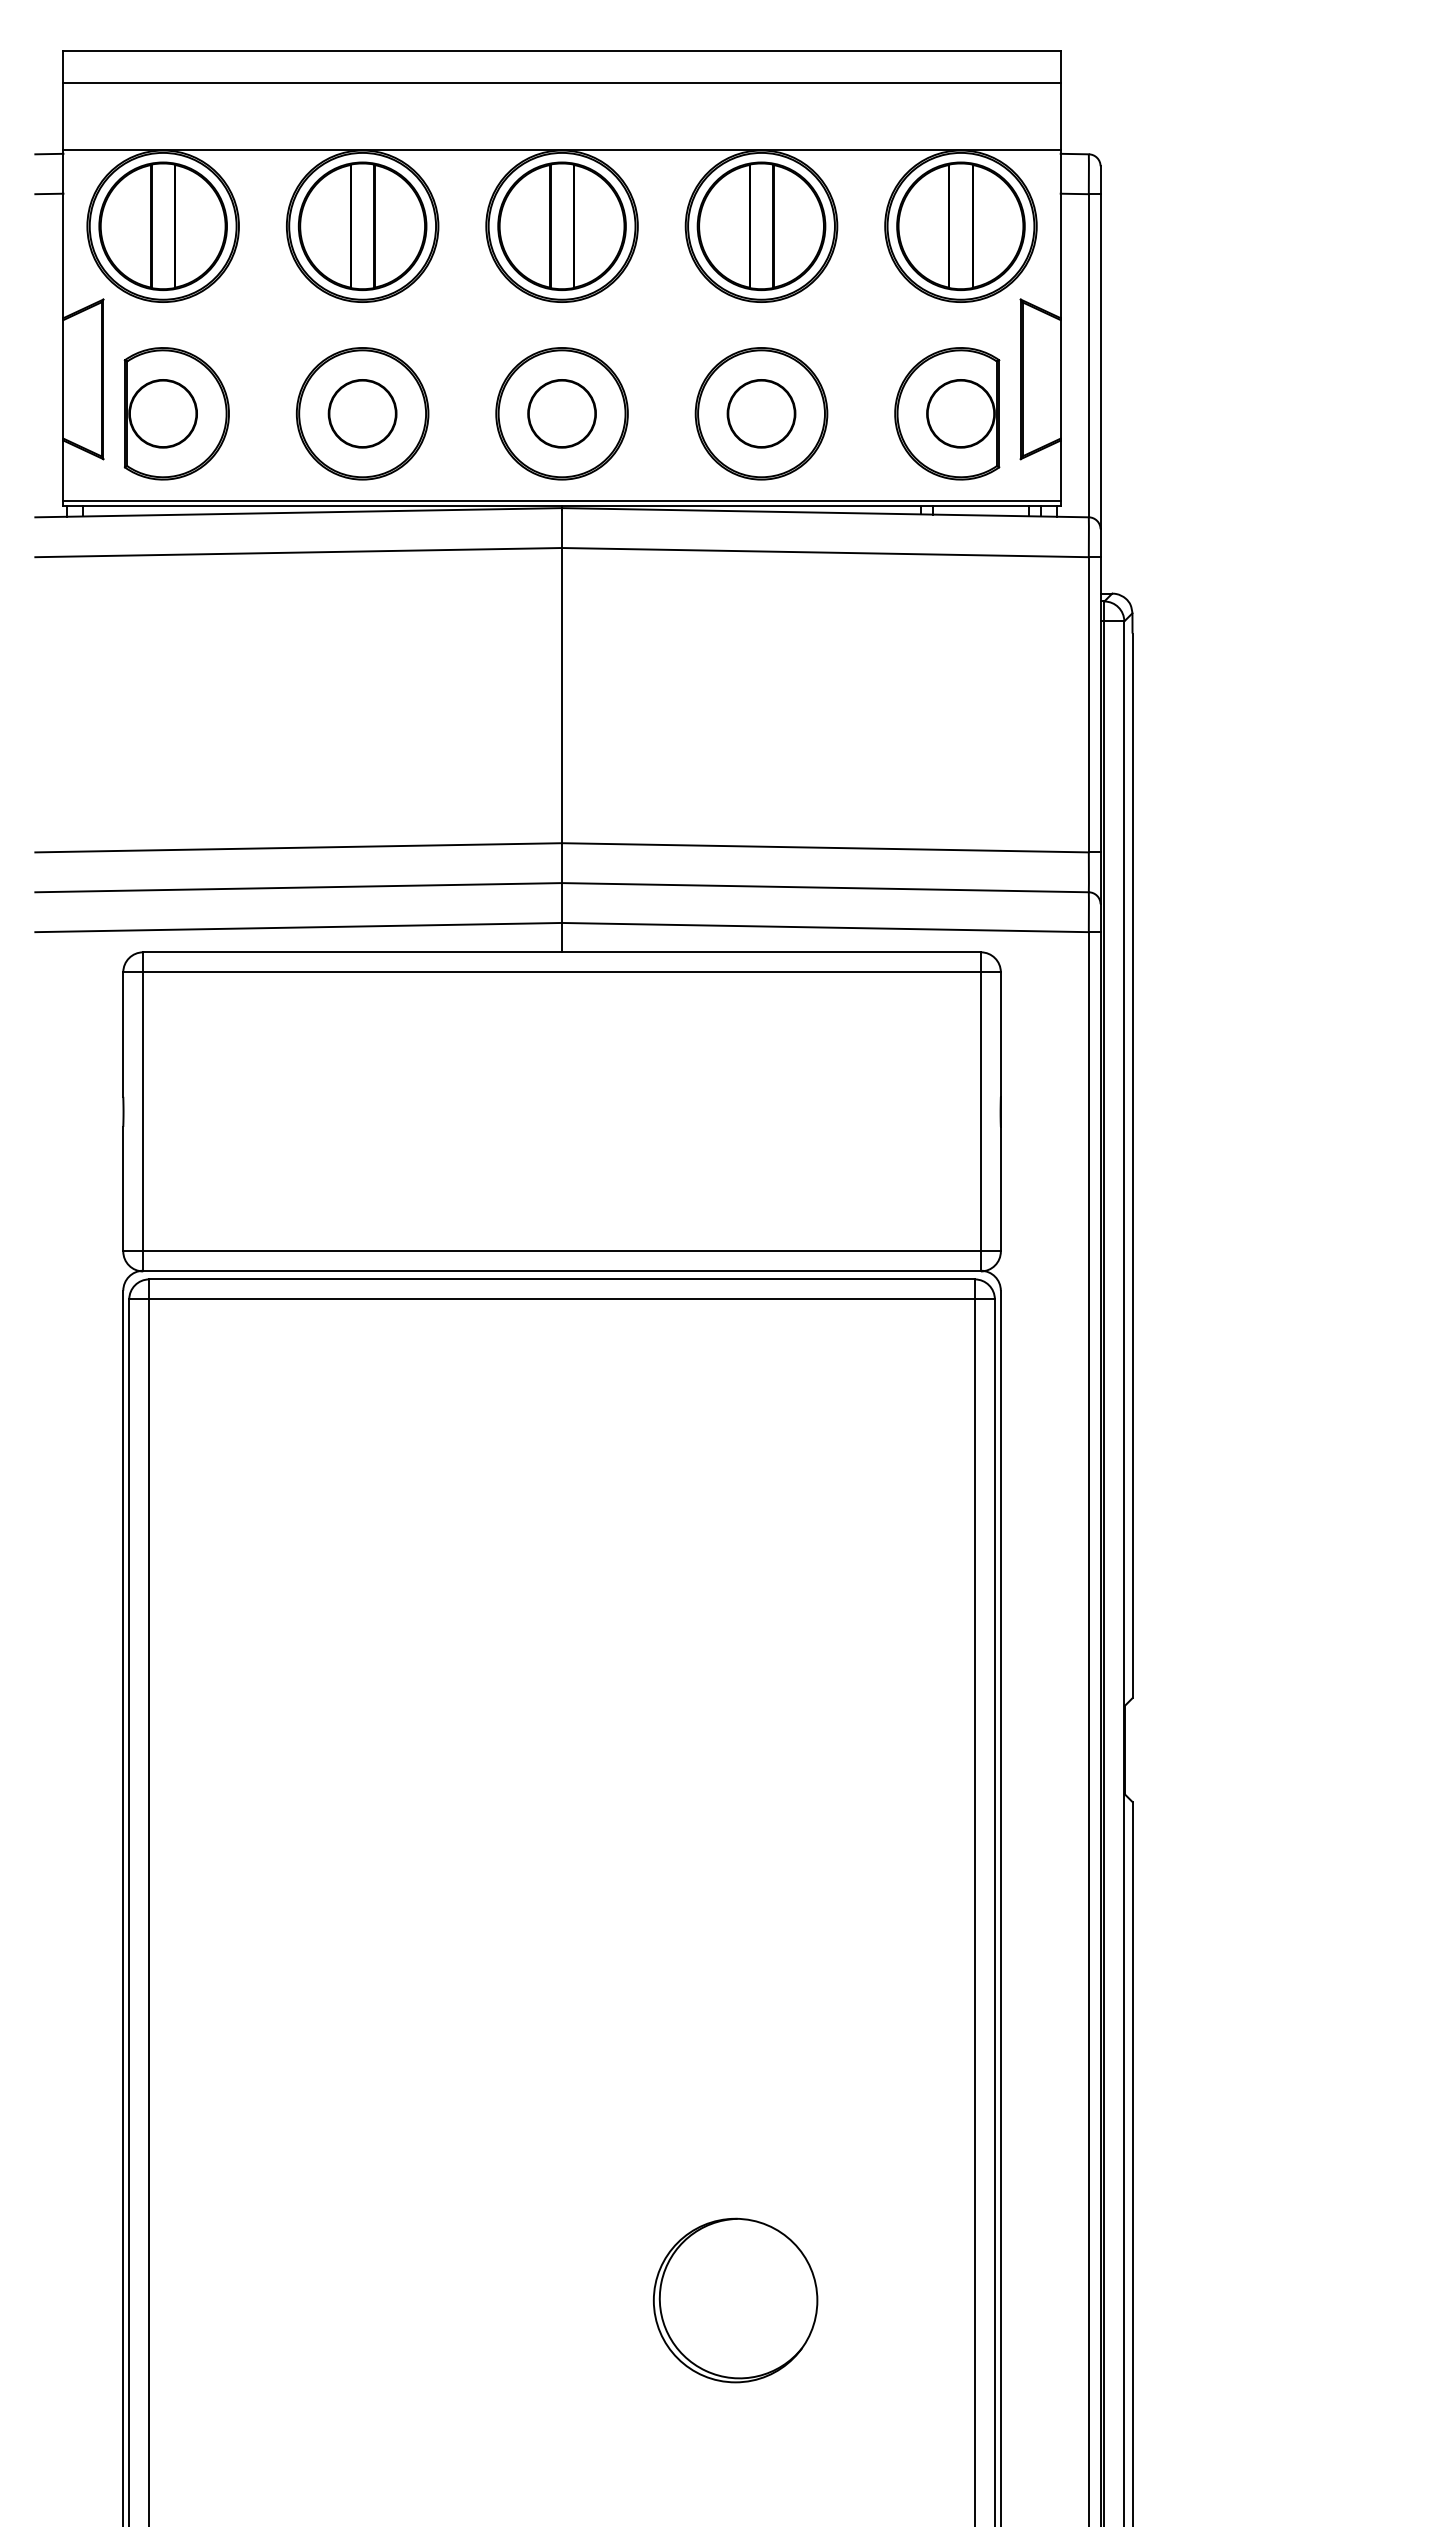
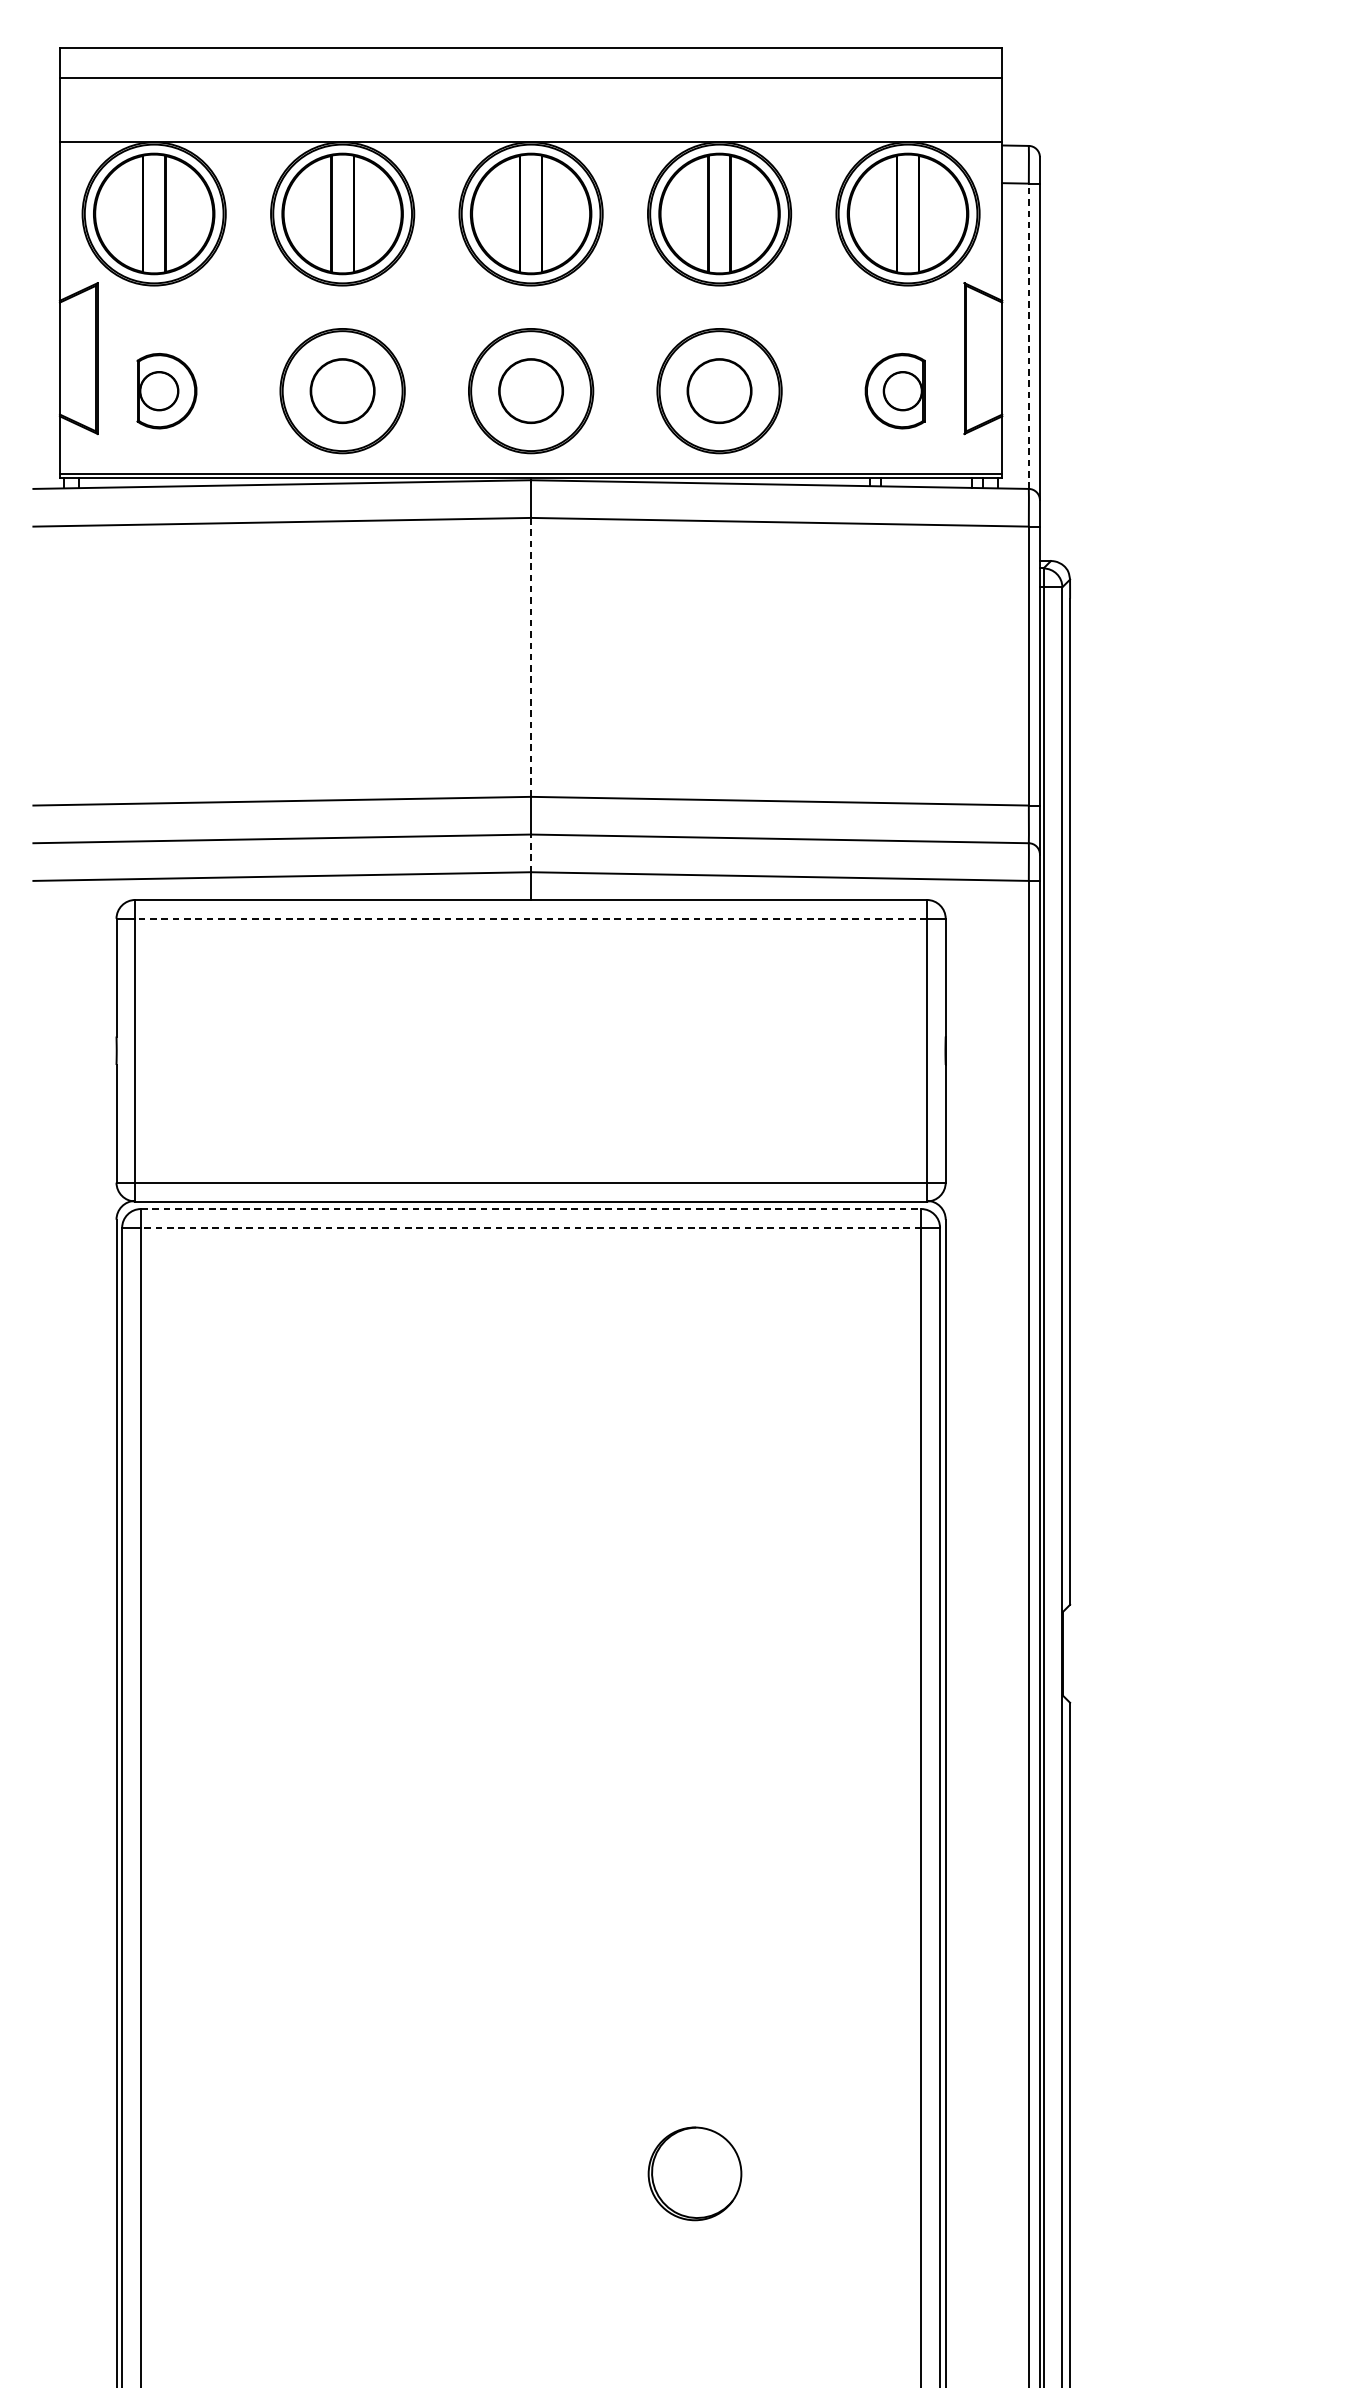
line: (49, 153) -> (46, 145), removed
line: (49, 193) -> (46, 182), removed
line: (1088, 355) -> (1028, 336), solid -> dashed
part: (176, 413) -> (166, 390), size x0.6
part: (947, 413) -> (895, 390), size x0.6
line: (562, 695) -> (531, 657), solid -> dashed
line: (562, 903) -> (531, 853), solid -> dashed
line: (562, 972) -> (531, 919), solid -> dashed
line: (562, 1279) -> (531, 1209), solid -> dashed
line: (562, 1299) -> (531, 1228), solid -> dashed
part: (735, 2300) -> (694, 2173), size x0.6

